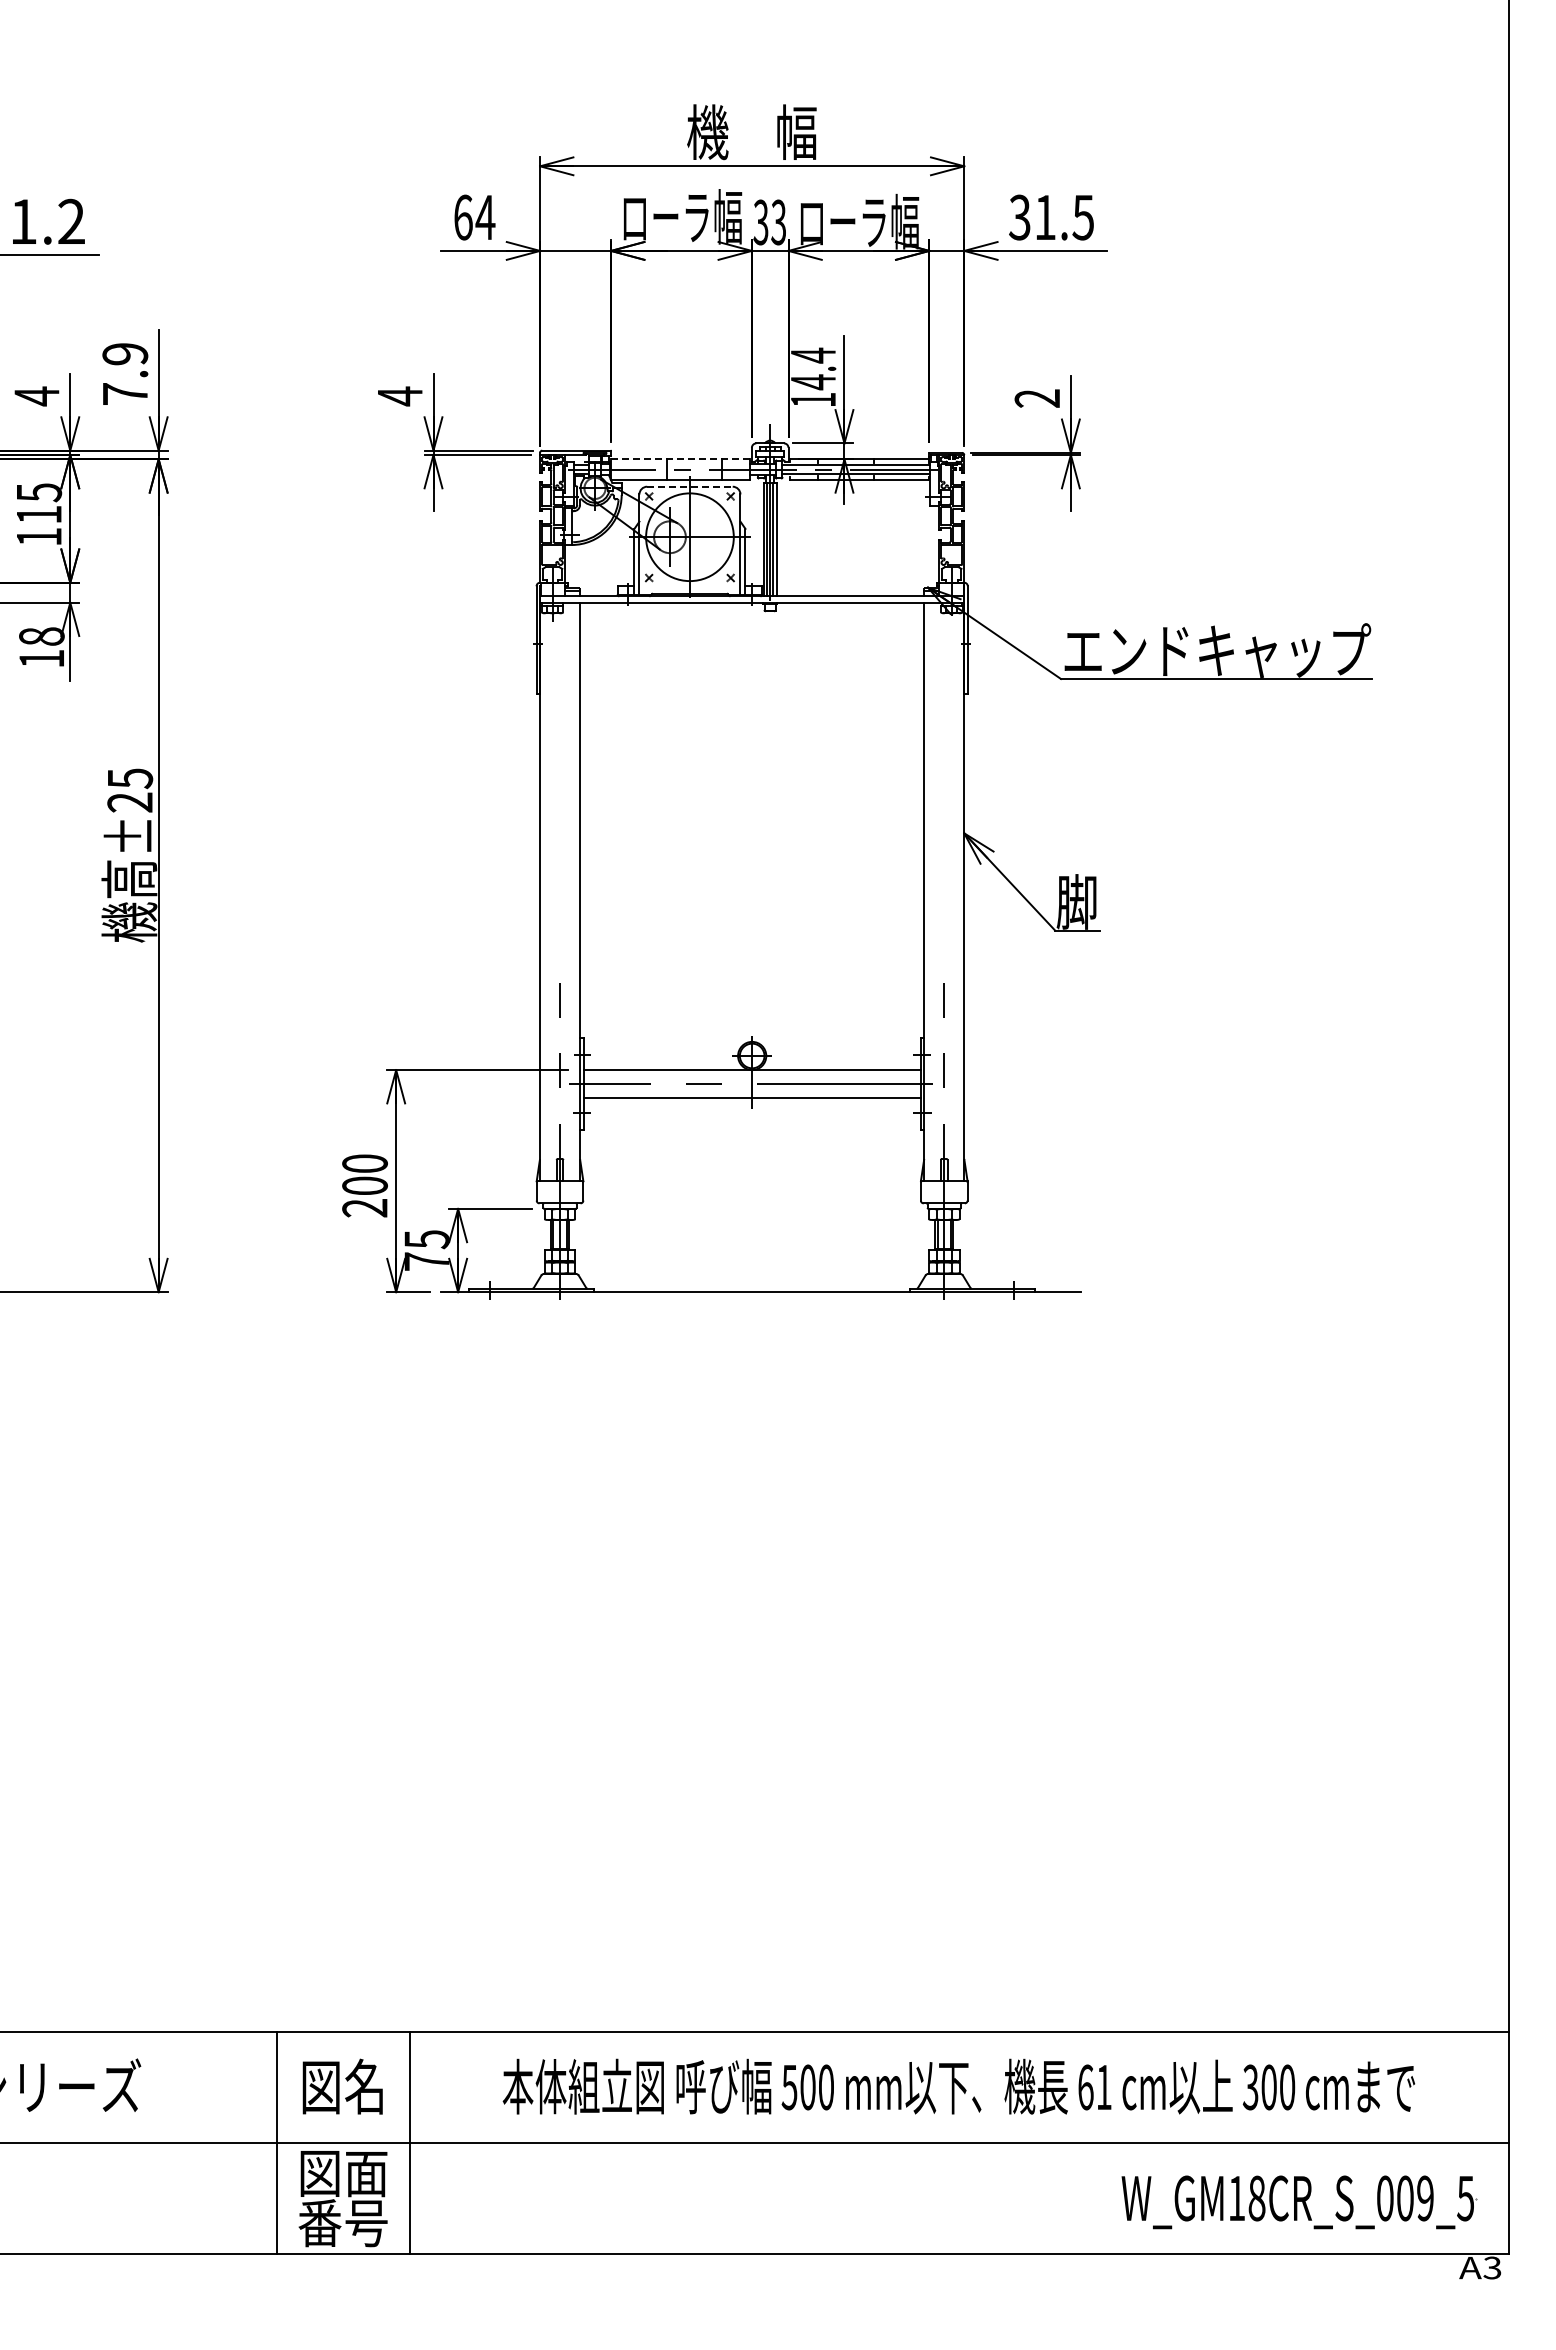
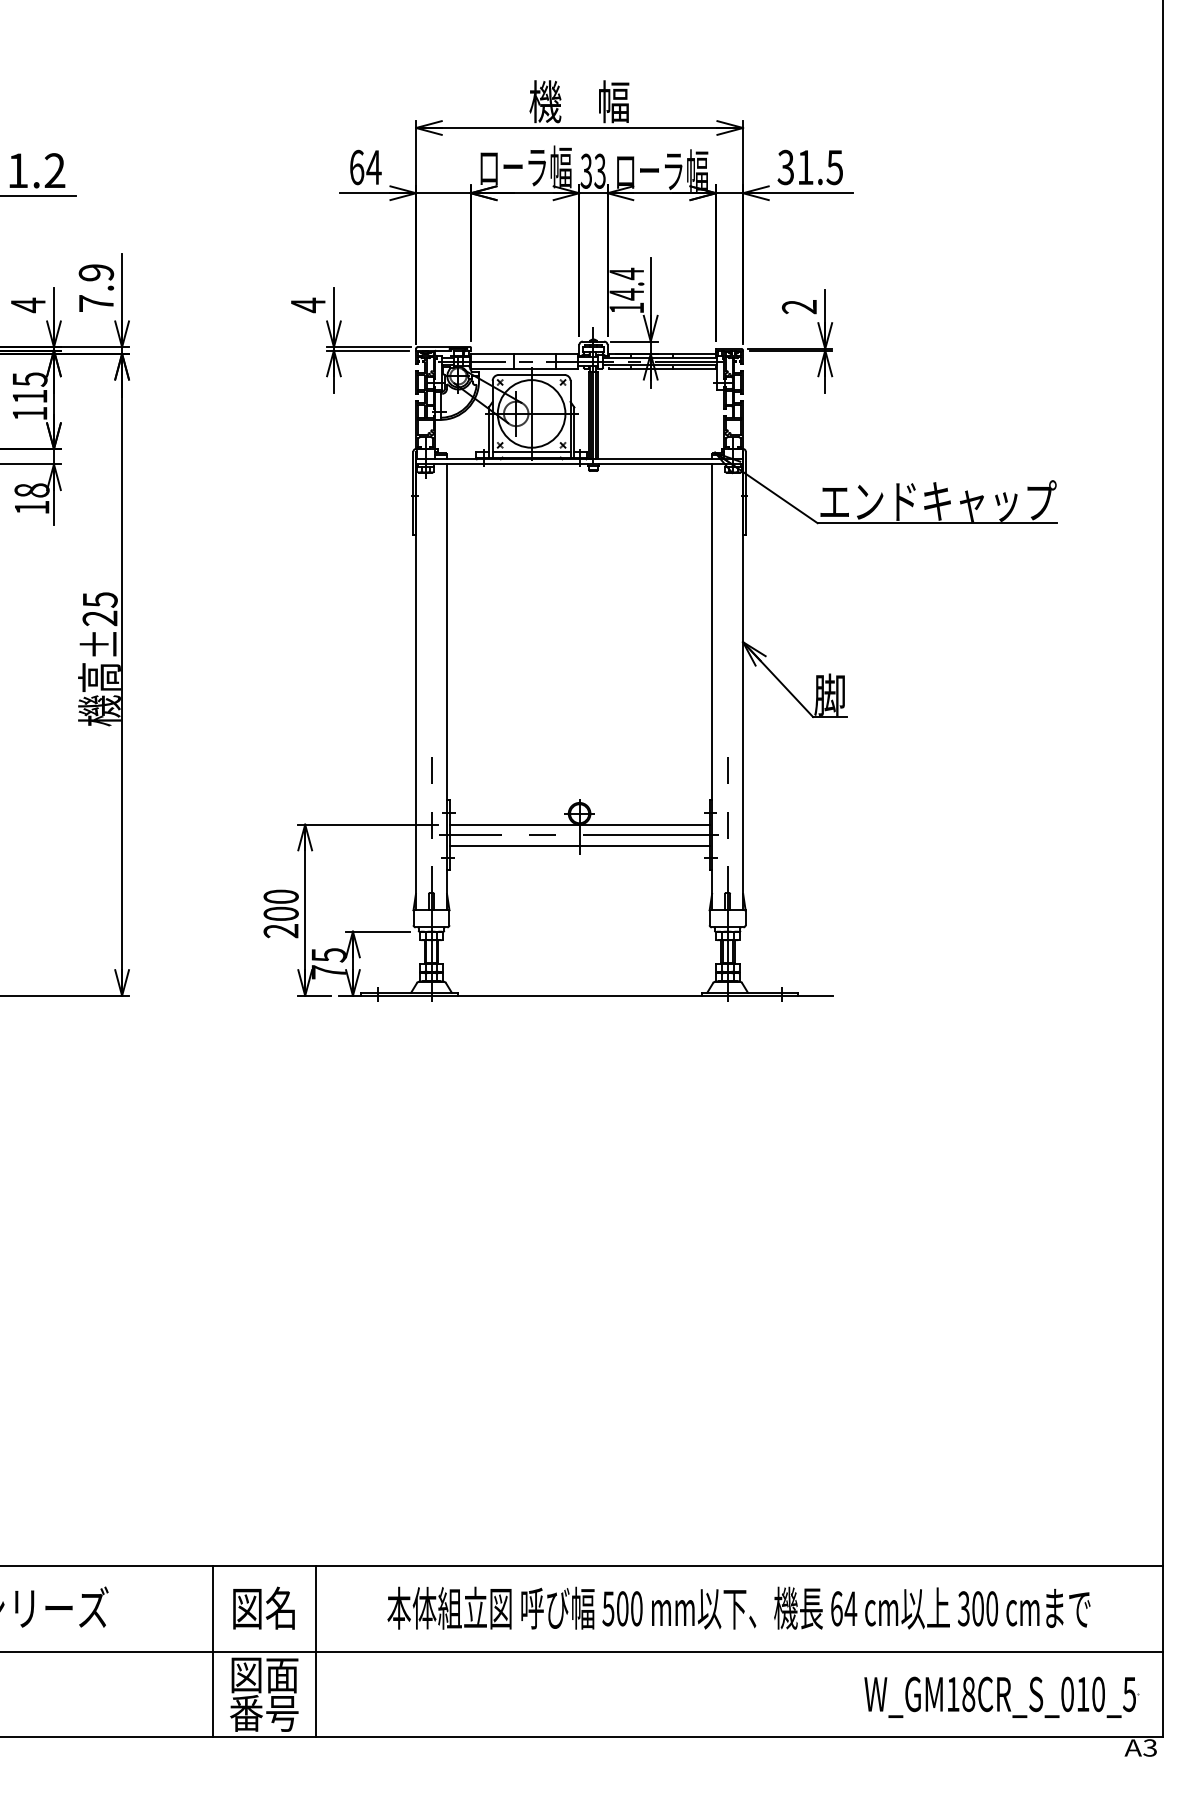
line: (681, 459) -> (525, 353), dashed -> solid
line: (689, 486) -> (531, 374), dashed -> solid
line: (689, 587) -> (531, 452), added
text: (1103, 2087) -> (850, 1608), 61 -> 64
text: (1415, 2198) -> (1090, 1694), W_GM18CR_S_009_5 -> W_GM18CR_S_010_5

